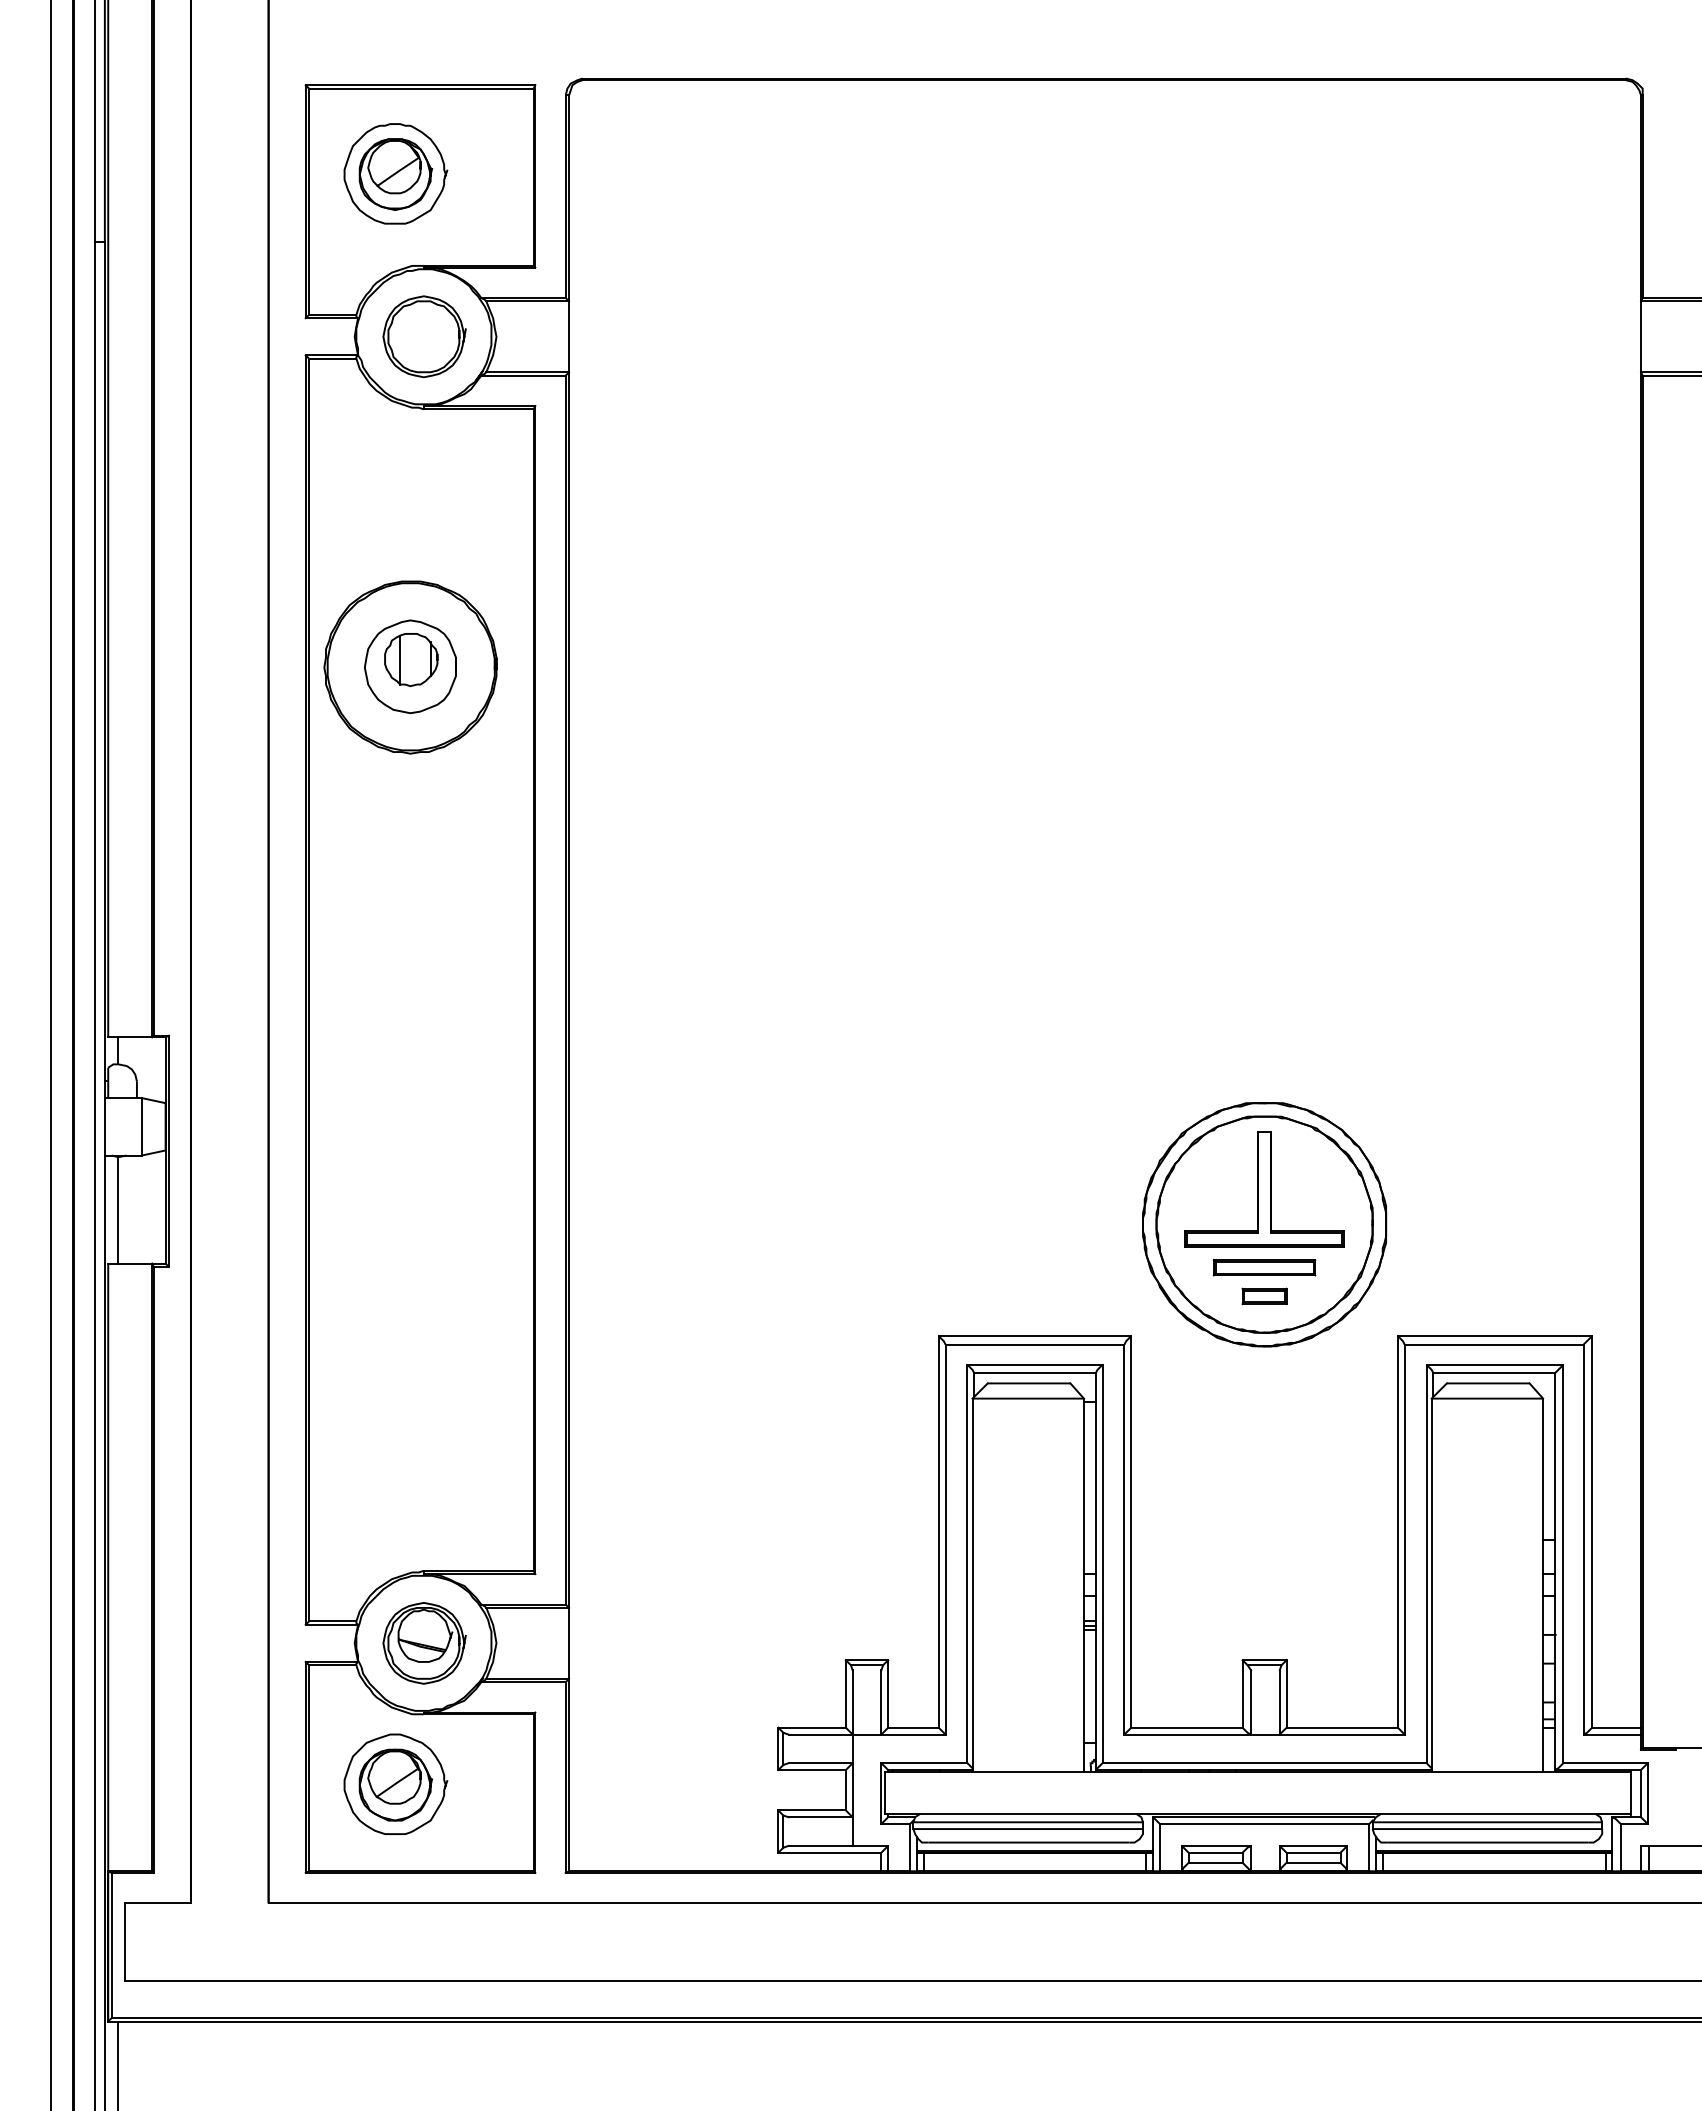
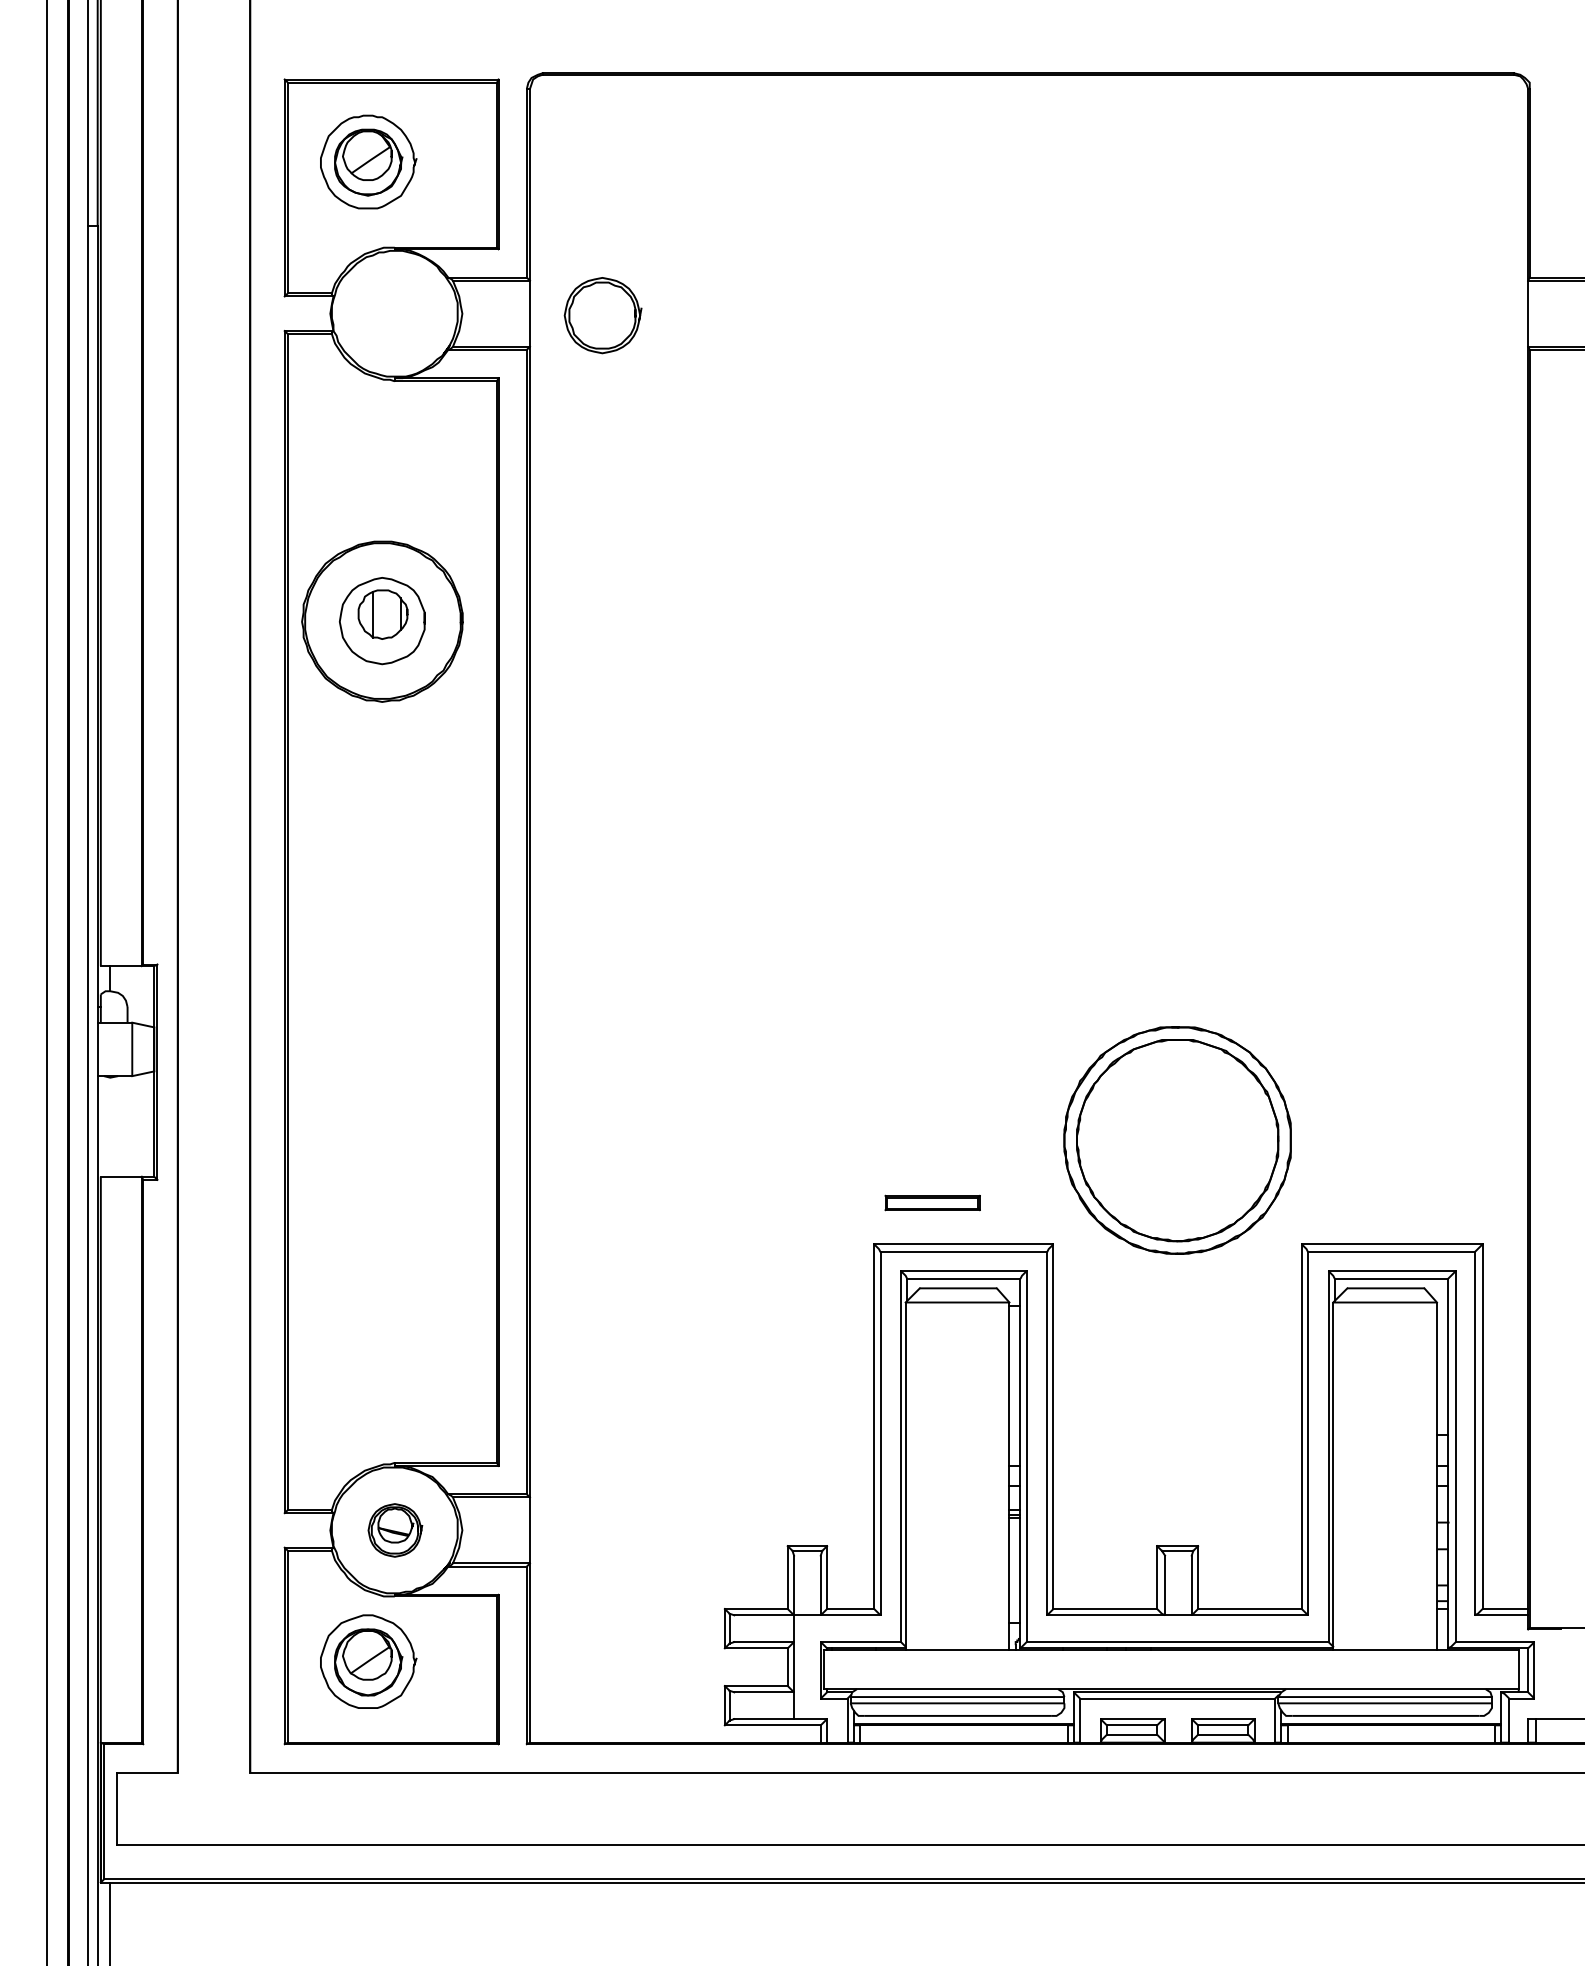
part: (424, 336) -> (603, 315), moved
part: (1264, 1189) -> (1177, 1107), removed
line: (118, 1210) -> (110, 1127), removed
part: (1264, 1267) -> (932, 1202), moved
part: (1264, 1296) -> (1177, 1207), removed
part: (424, 1643) -> (395, 1530), size x0.7

